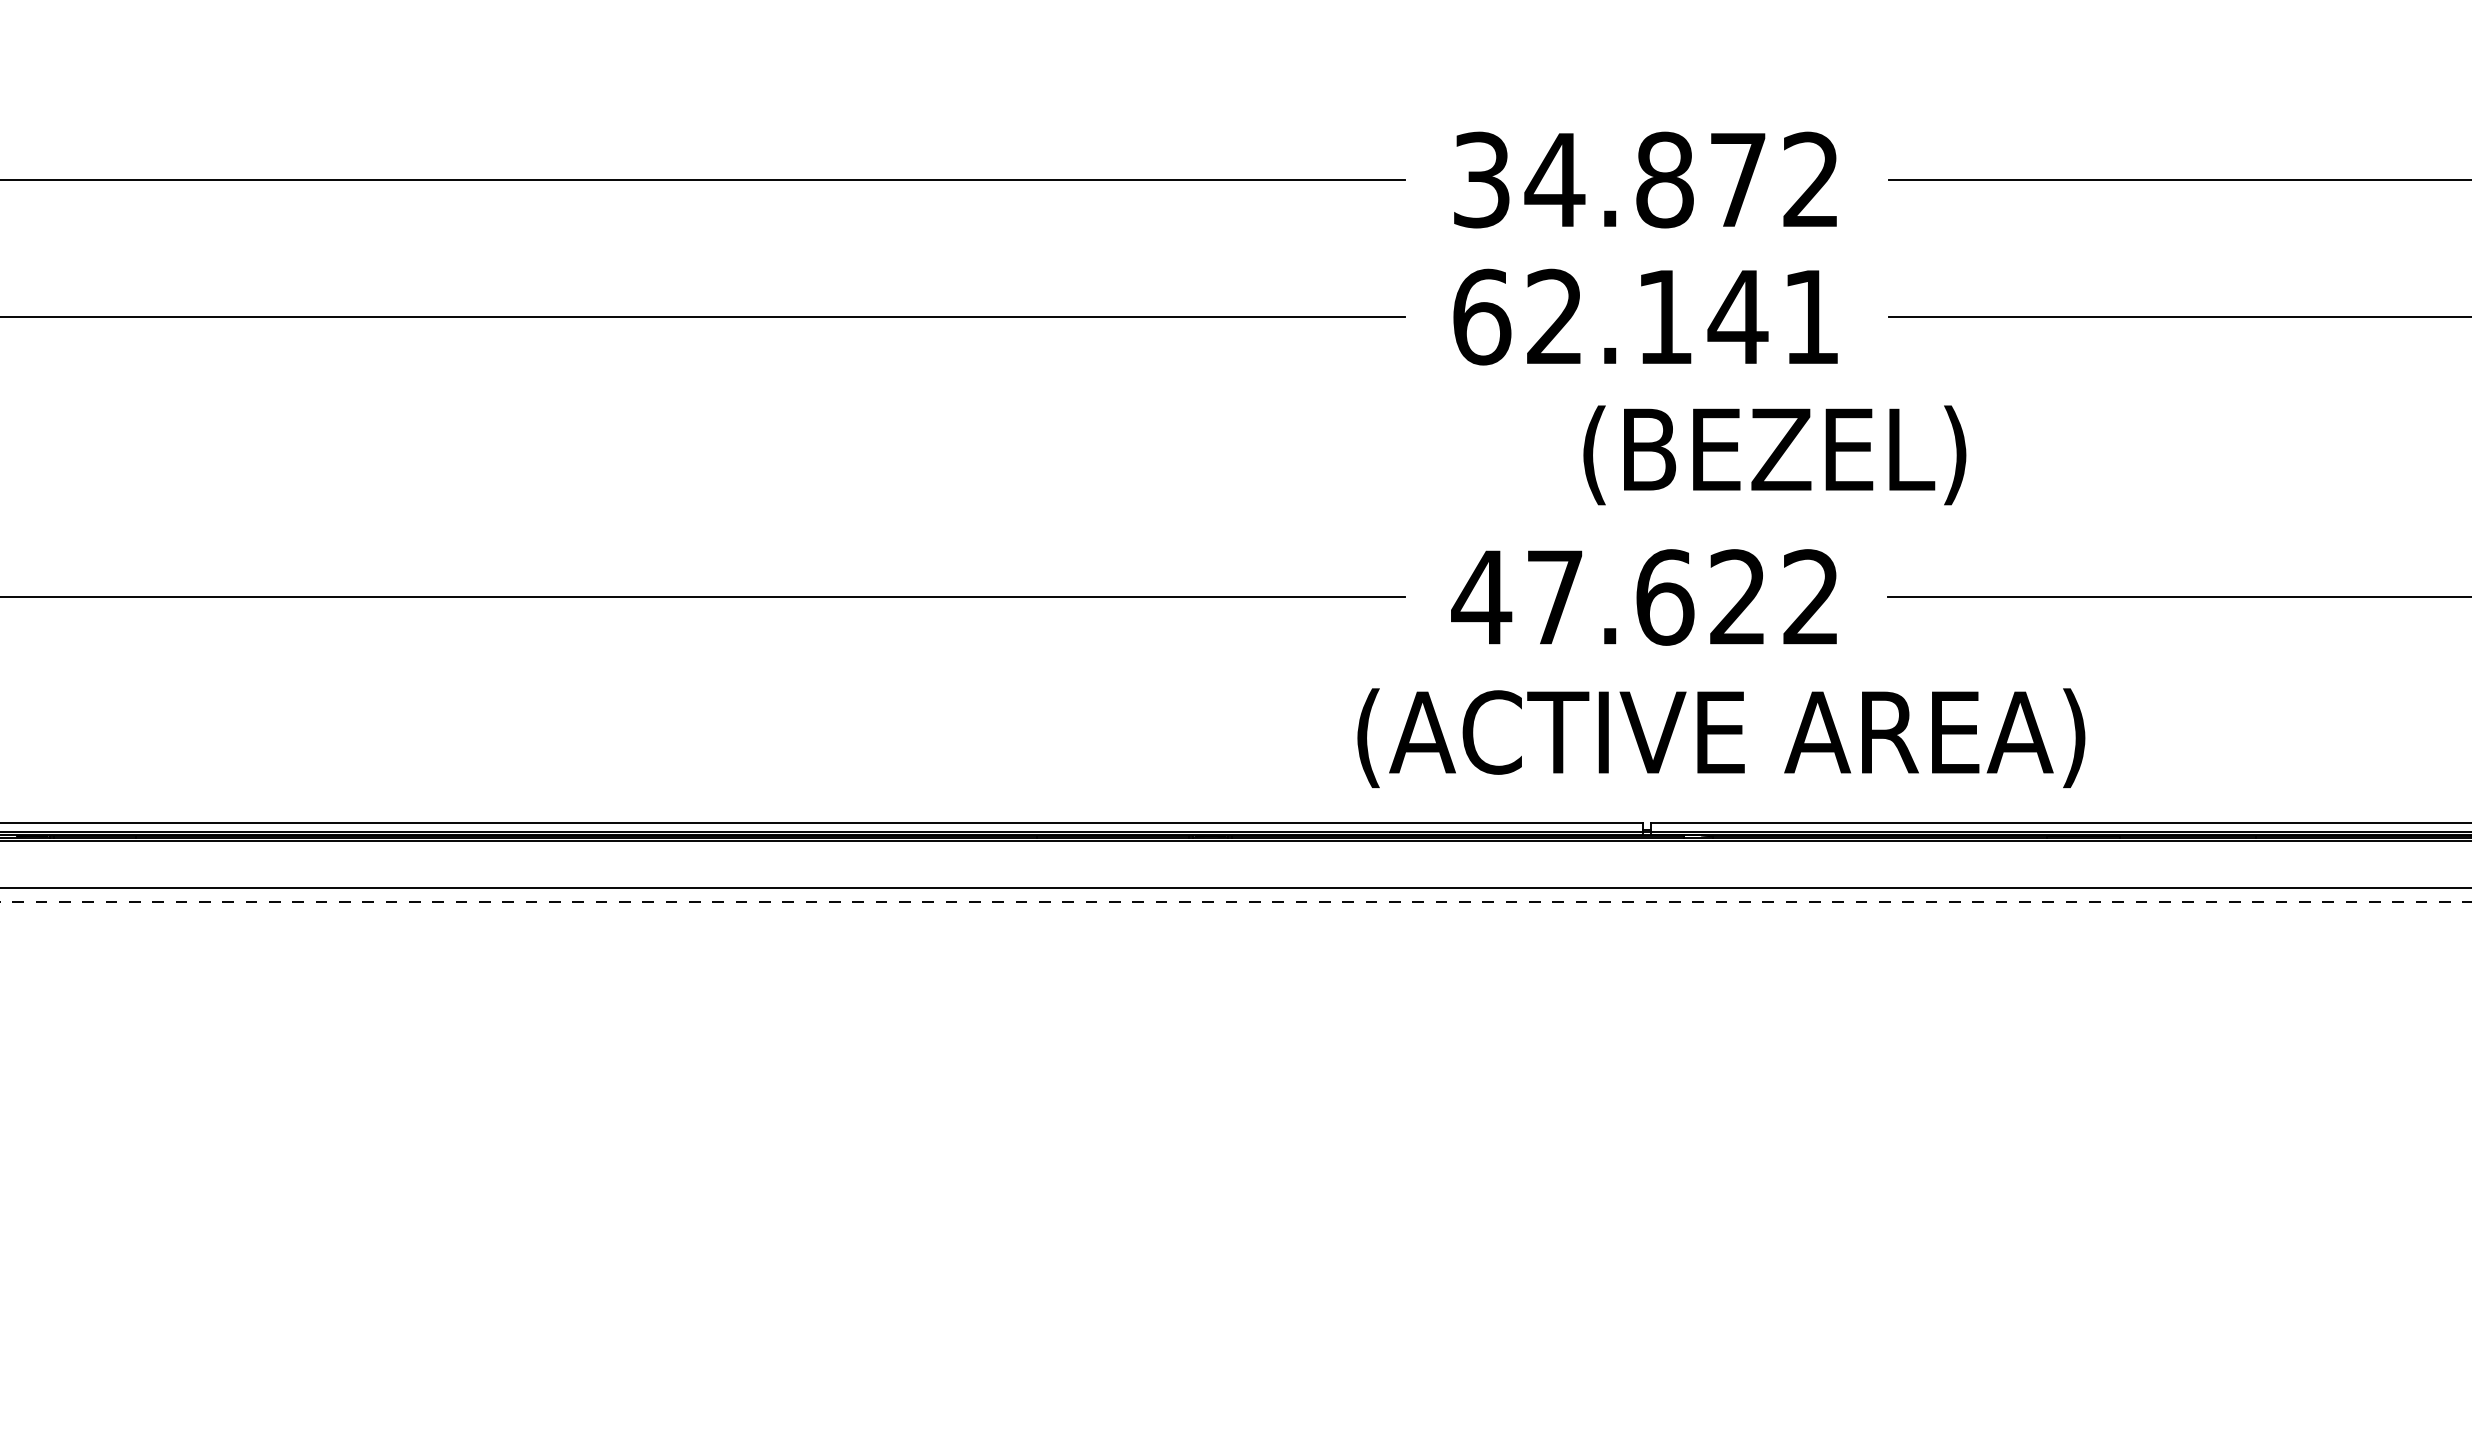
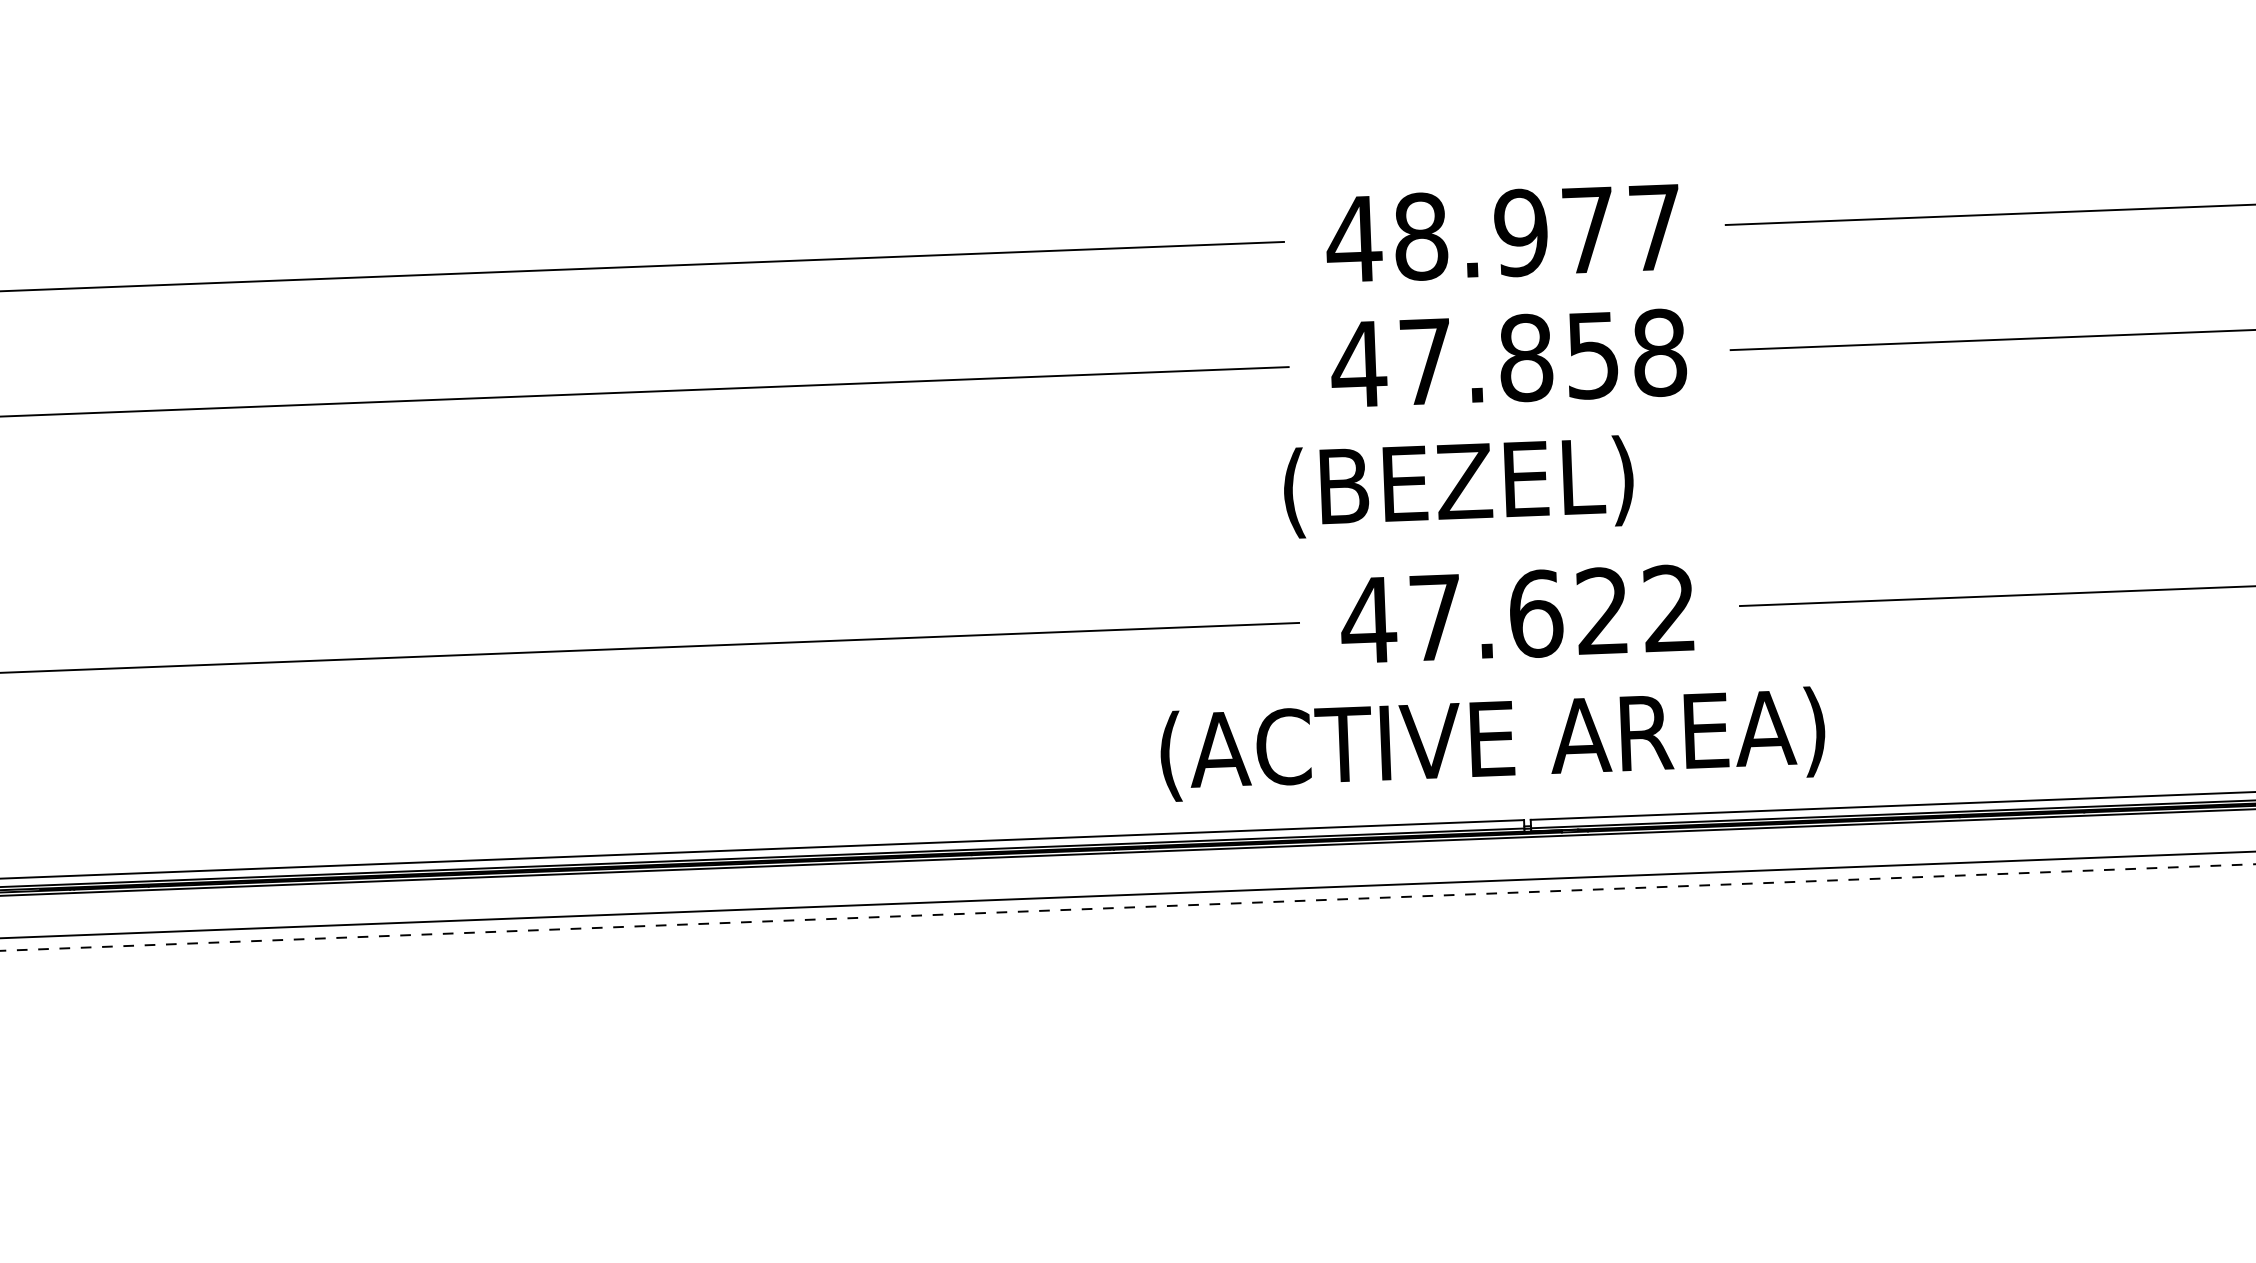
text: (1644, 179) -> (1502, 233), 34.872 -> 48.977
text: (1645, 316) -> (1508, 358), 62.141 -> 47.858
text: (1774, 455) -> (1458, 487), moved
text: (1721, 737) -> (1493, 743), moved

